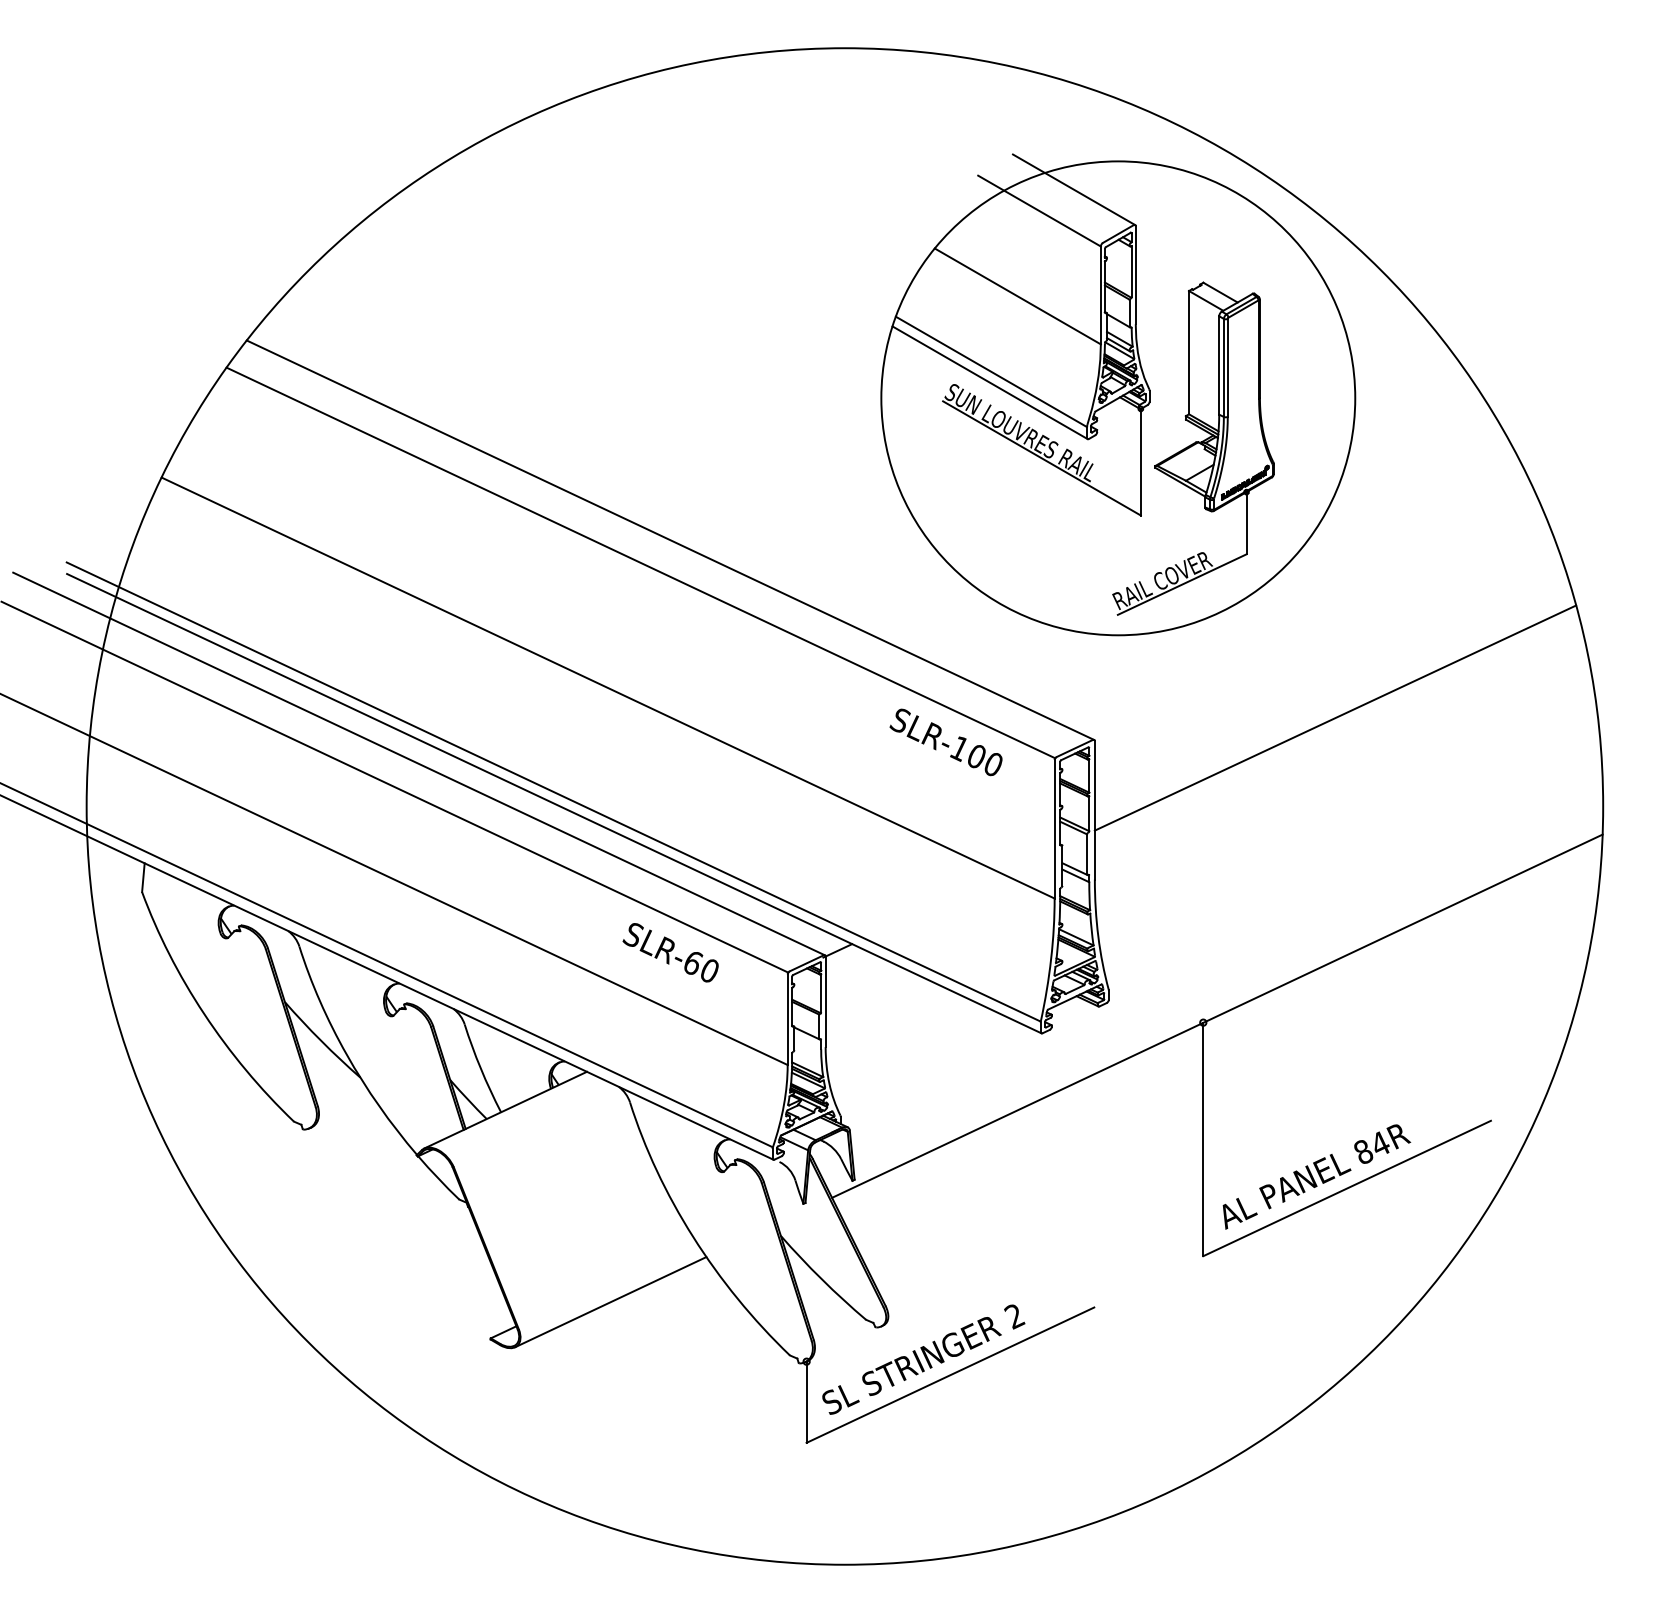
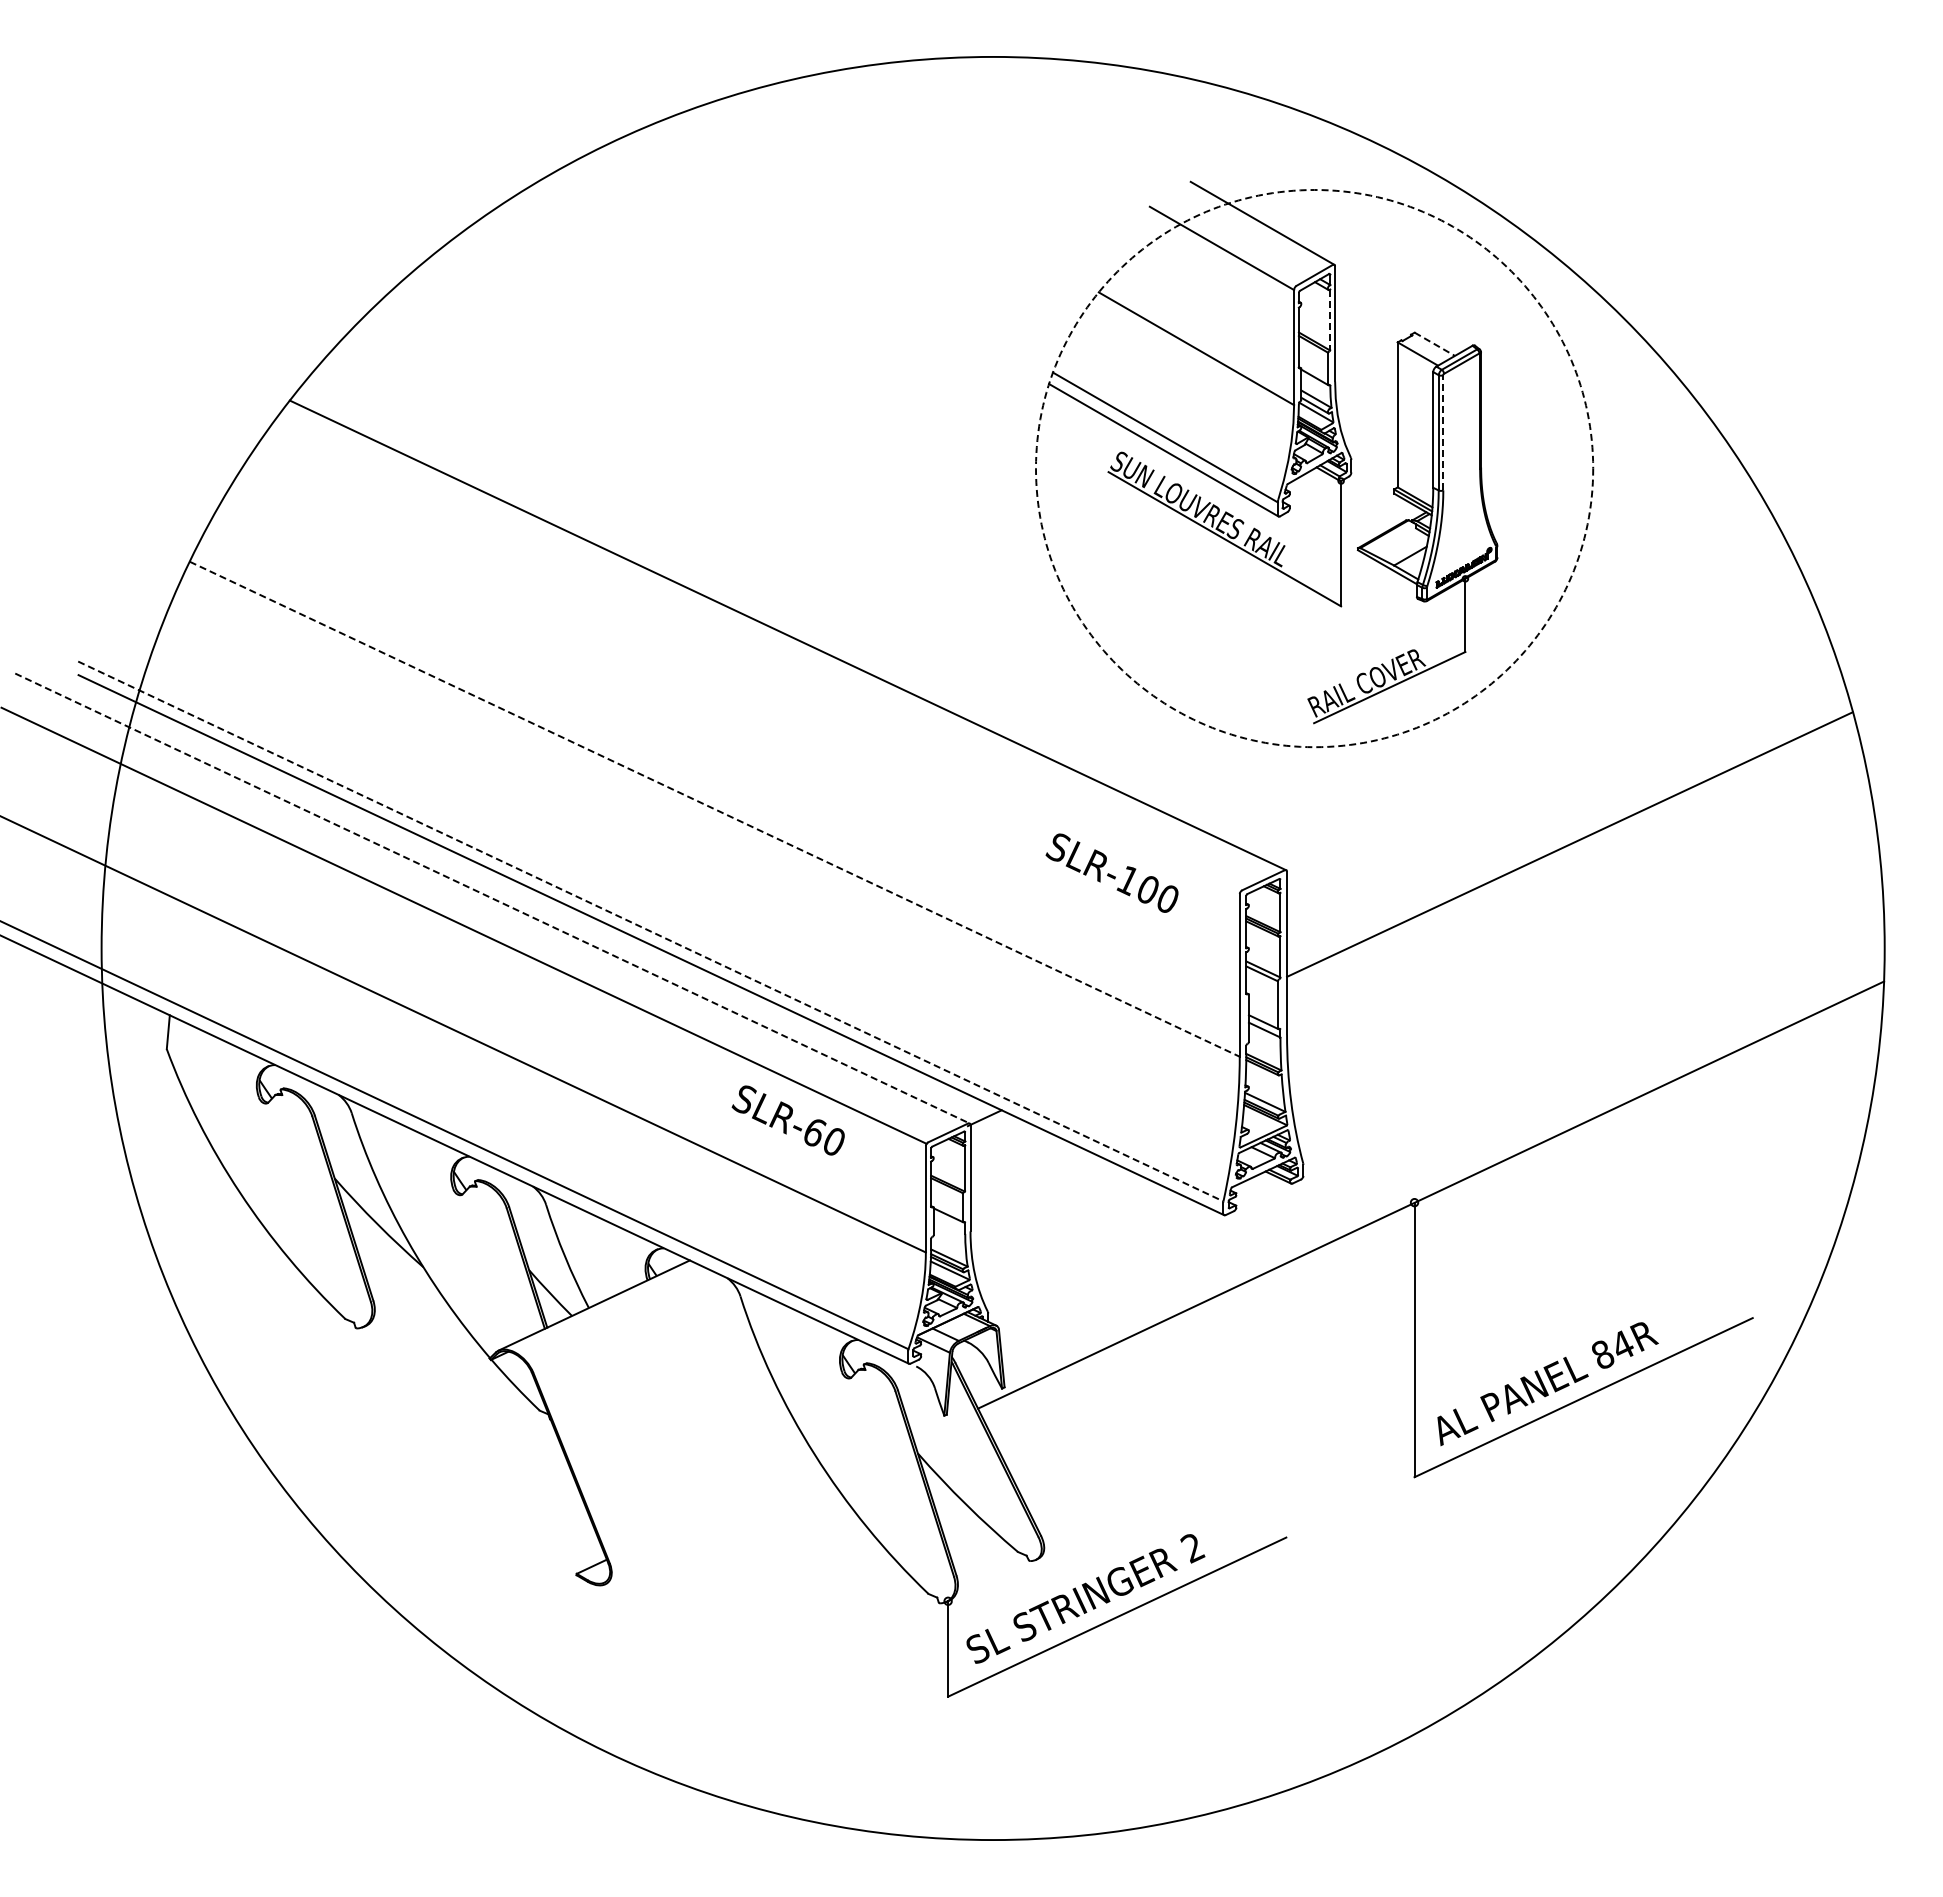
line: (1131, 271) -> (1330, 319), solid -> dashed
line: (1221, 292) -> (1435, 344), solid -> dashed
line: (1227, 367) -> (1443, 432), solid -> dashed
circle: (1118, 398) -> (1314, 468), solid -> dashed
line: (641, 562) -> (753, 661), removed
line: (608, 688) -> (715, 809), solid -> dashed
line: (419, 763) -> (492, 898), solid -> dashed
line: (554, 792) -> (651, 931), solid -> dashed
line: (610, 1302) -> (717, 1531), removed

